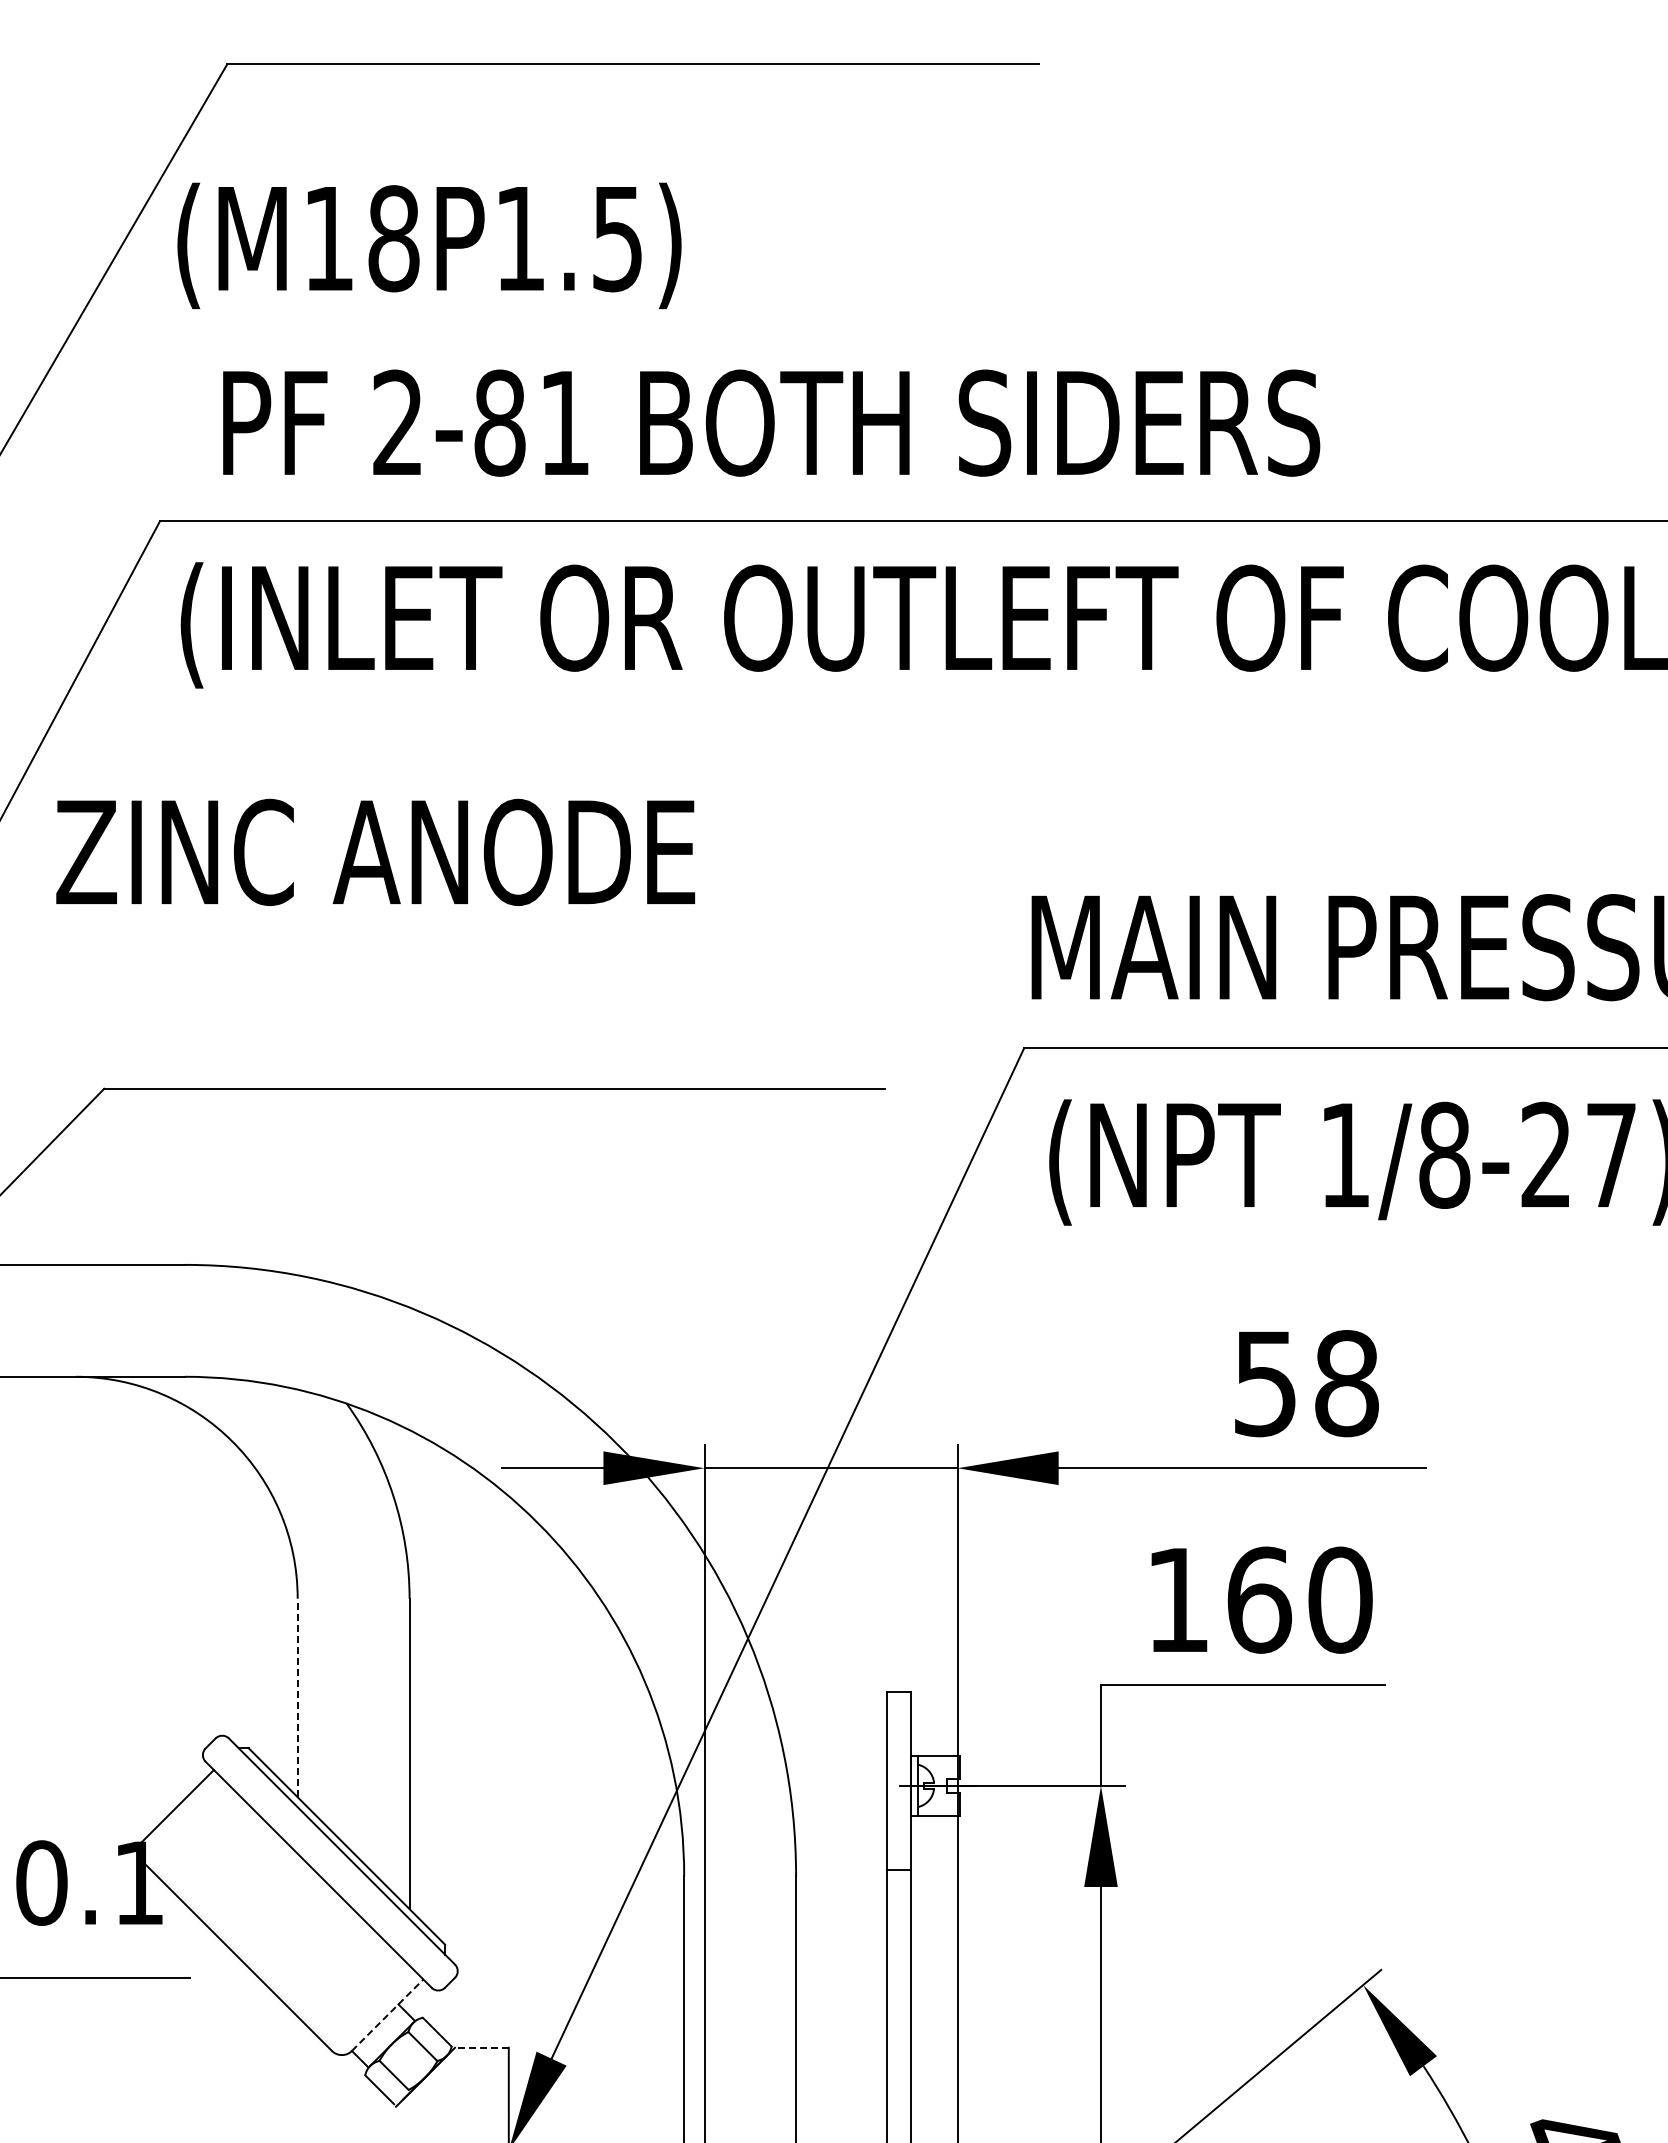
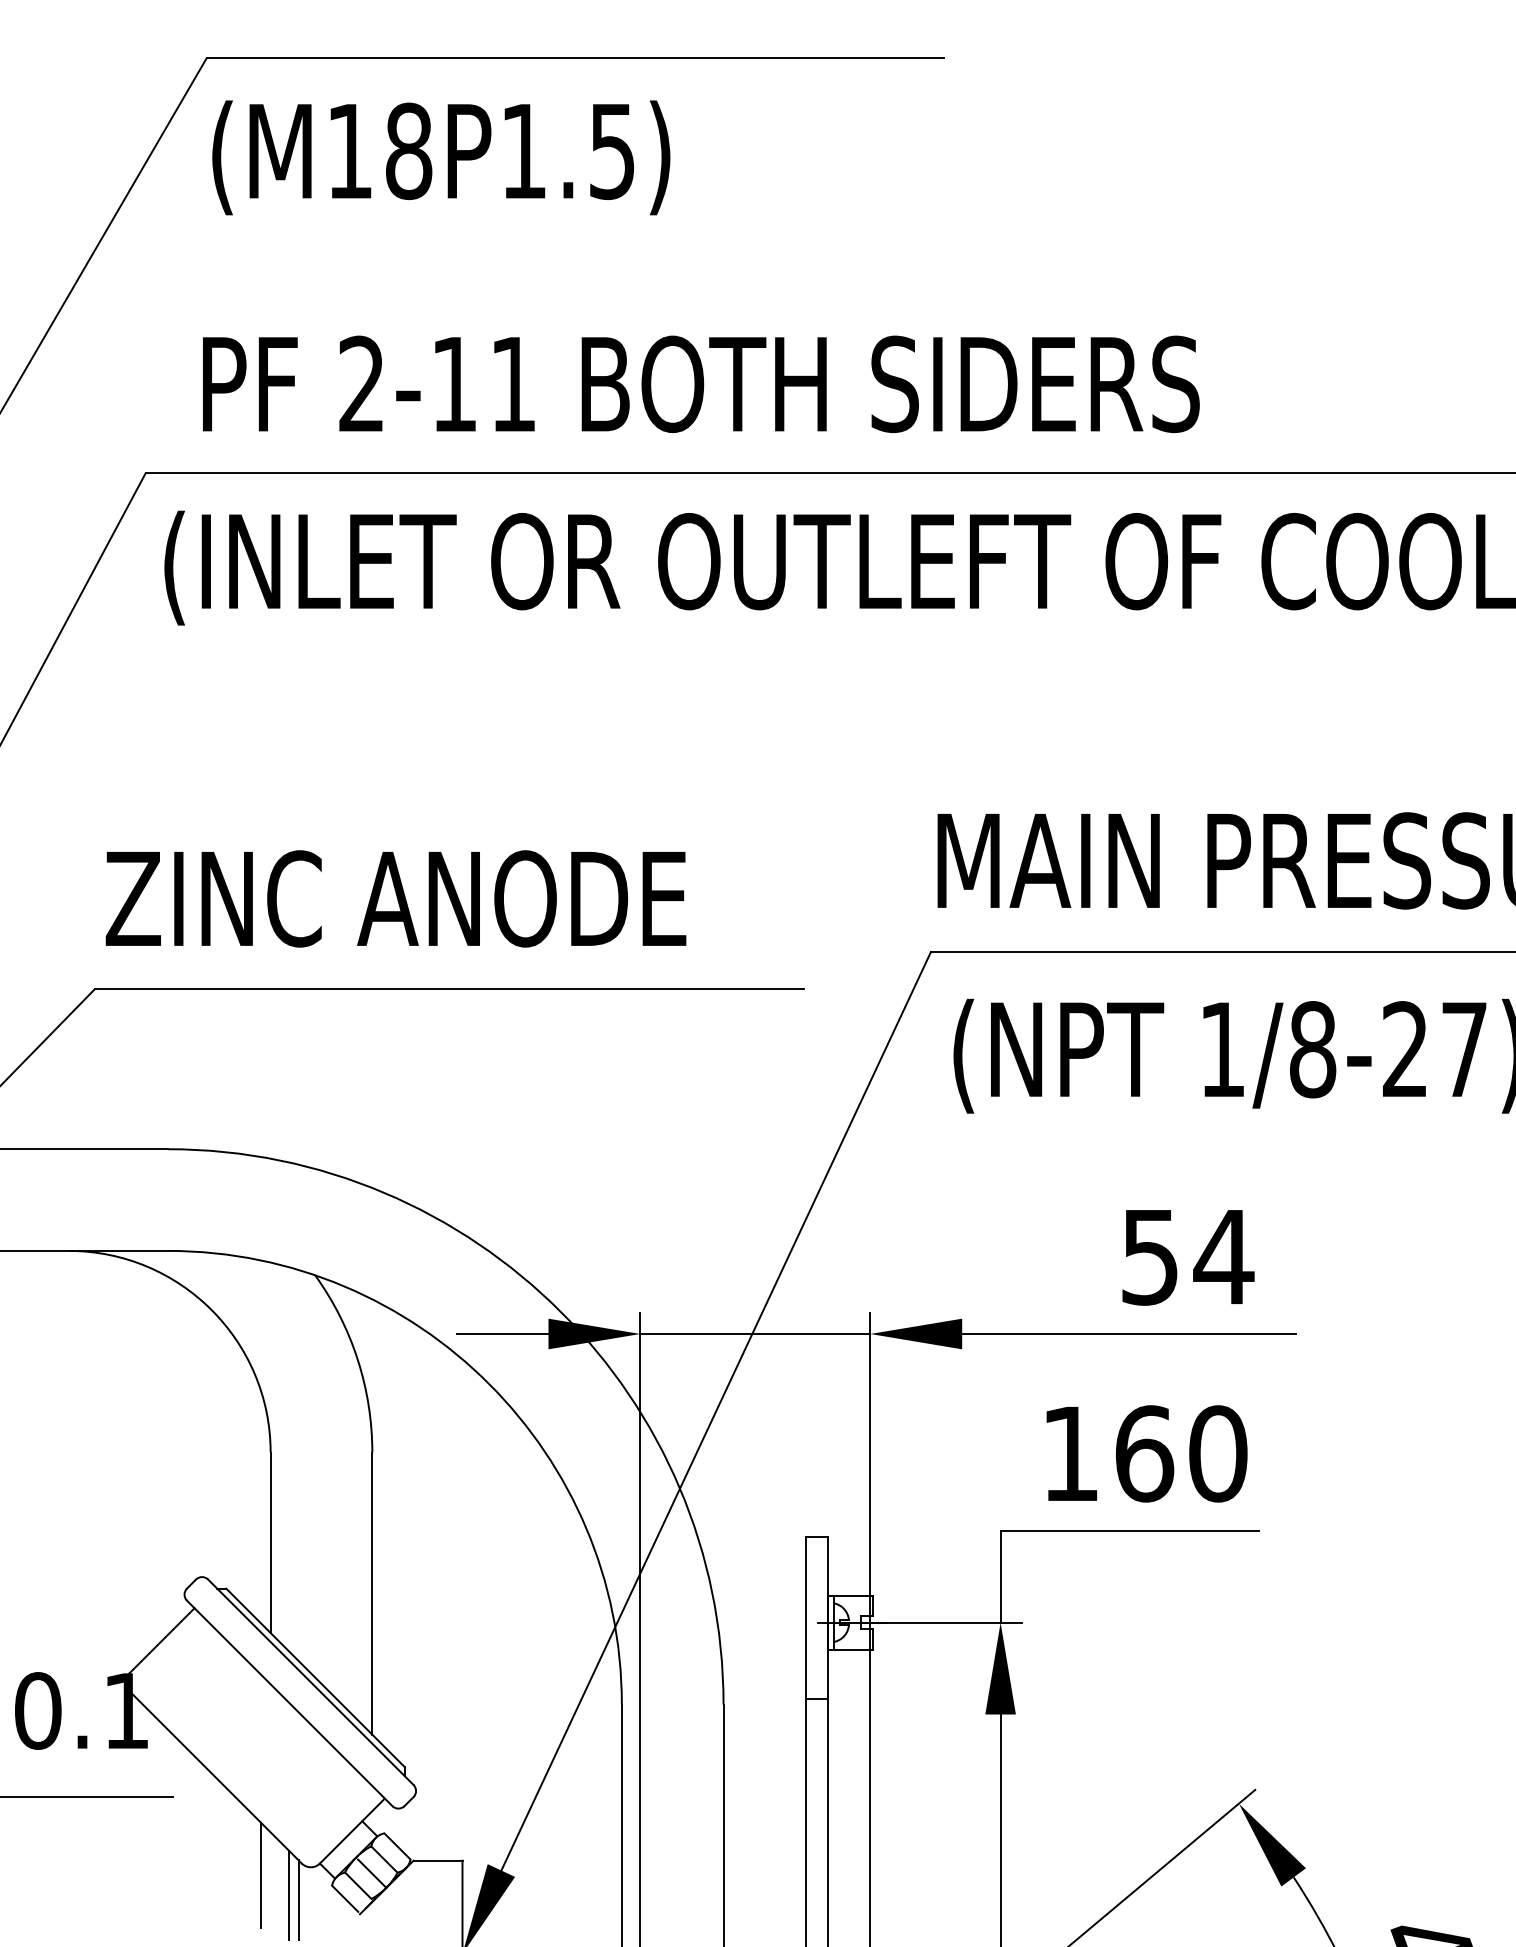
text: (429, 245) -> (441, 157), moved
text: (499, 422) -> (454, 383), 2-81 -> 2-11
text: (375, 851) -> (395, 898), moved
text: (1346, 1383) -> (1223, 1257), 58 -> 54
line: (297, 1697) -> (270, 1542), dashed -> solid
line: (387, 2015) -> (352, 1831), dashed -> solid
line: (481, 2047) -> (437, 1860), dashed -> solid
line: (408, 2061) -> (371, 1873), added
line: (287, 2064) -> (261, 1875), added
line: (318, 2086) -> (289, 1895), added
line: (328, 2091) -> (298, 1900), added

